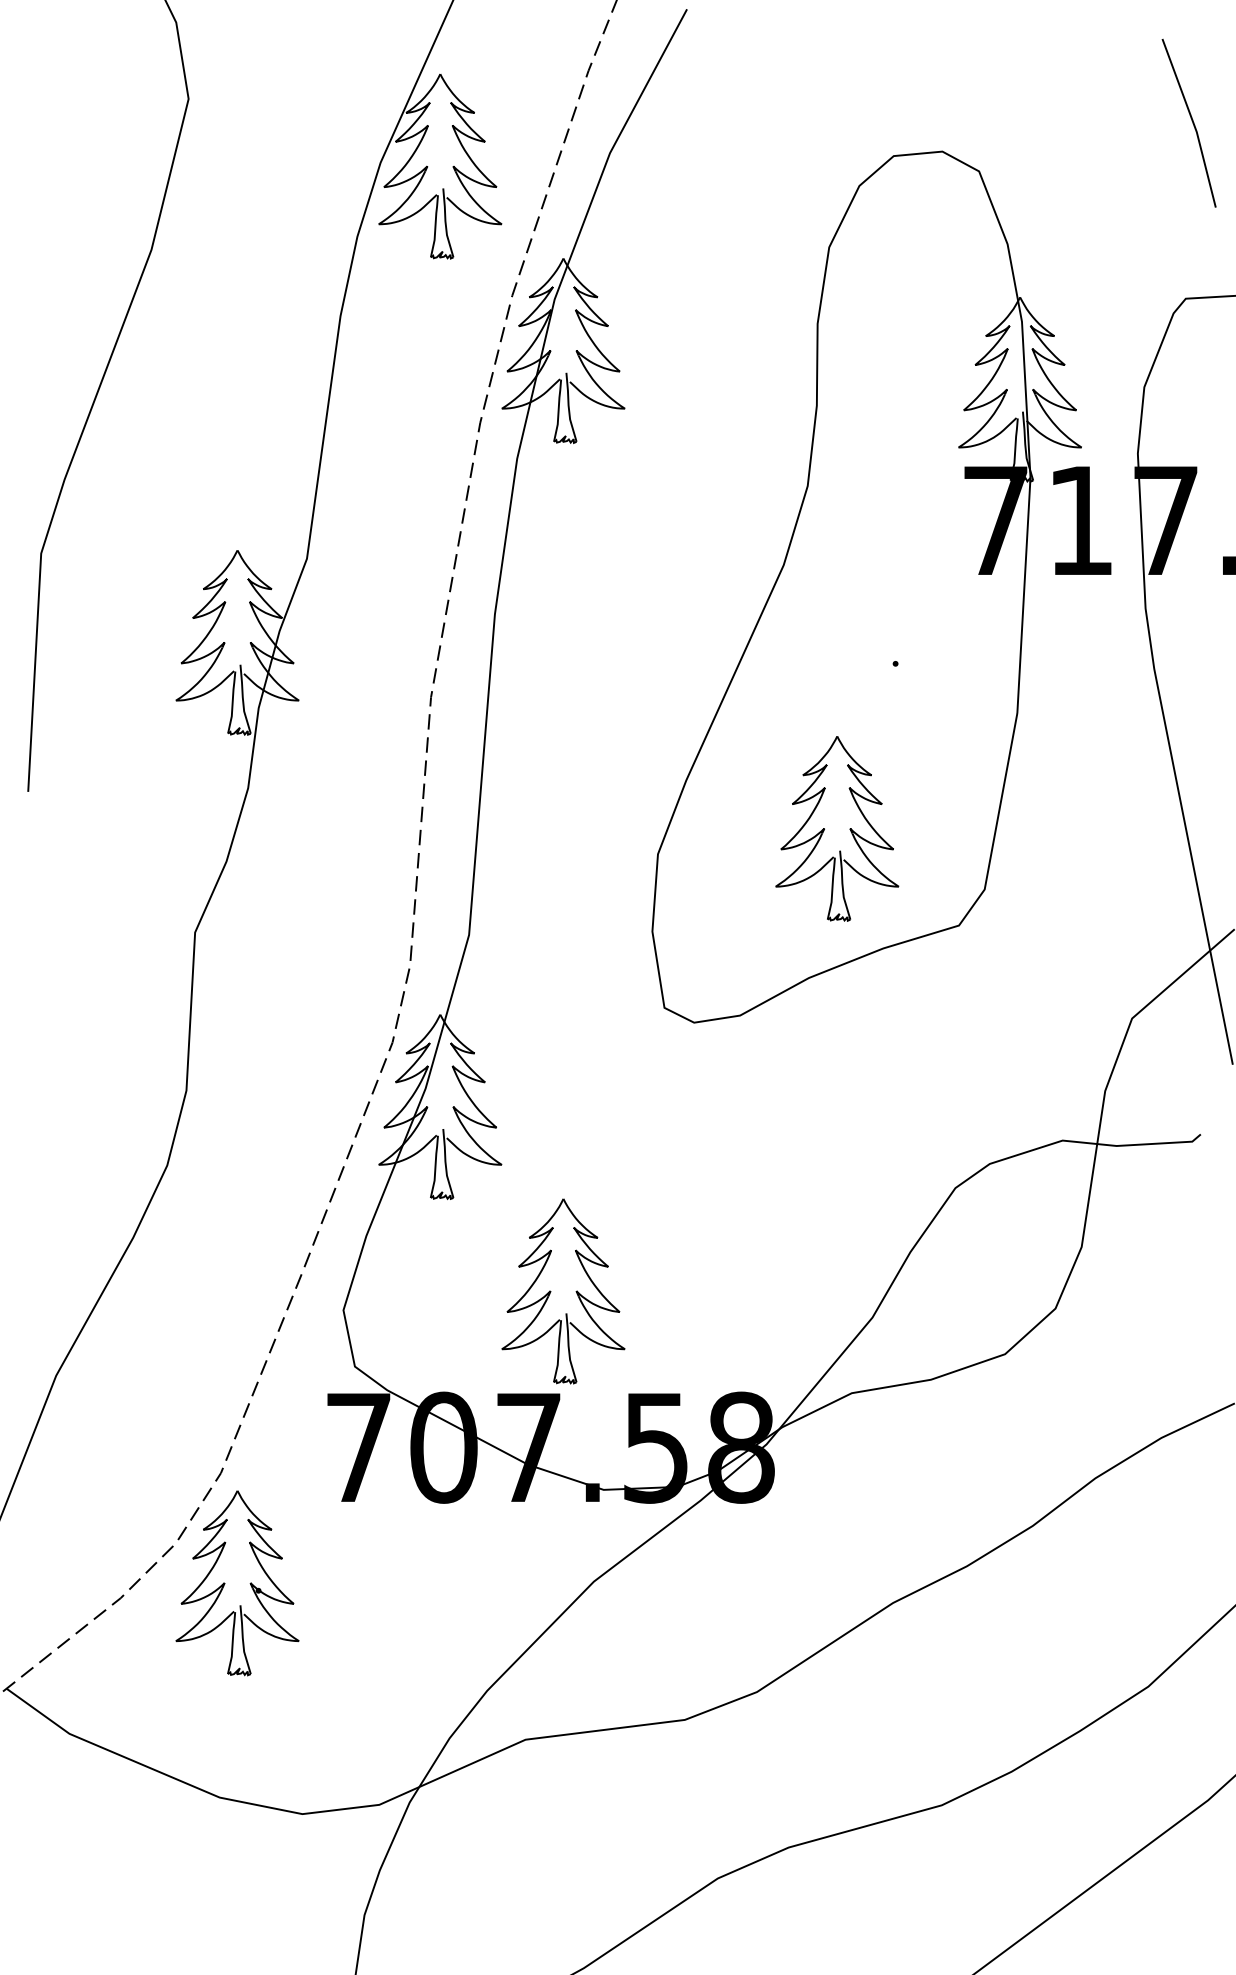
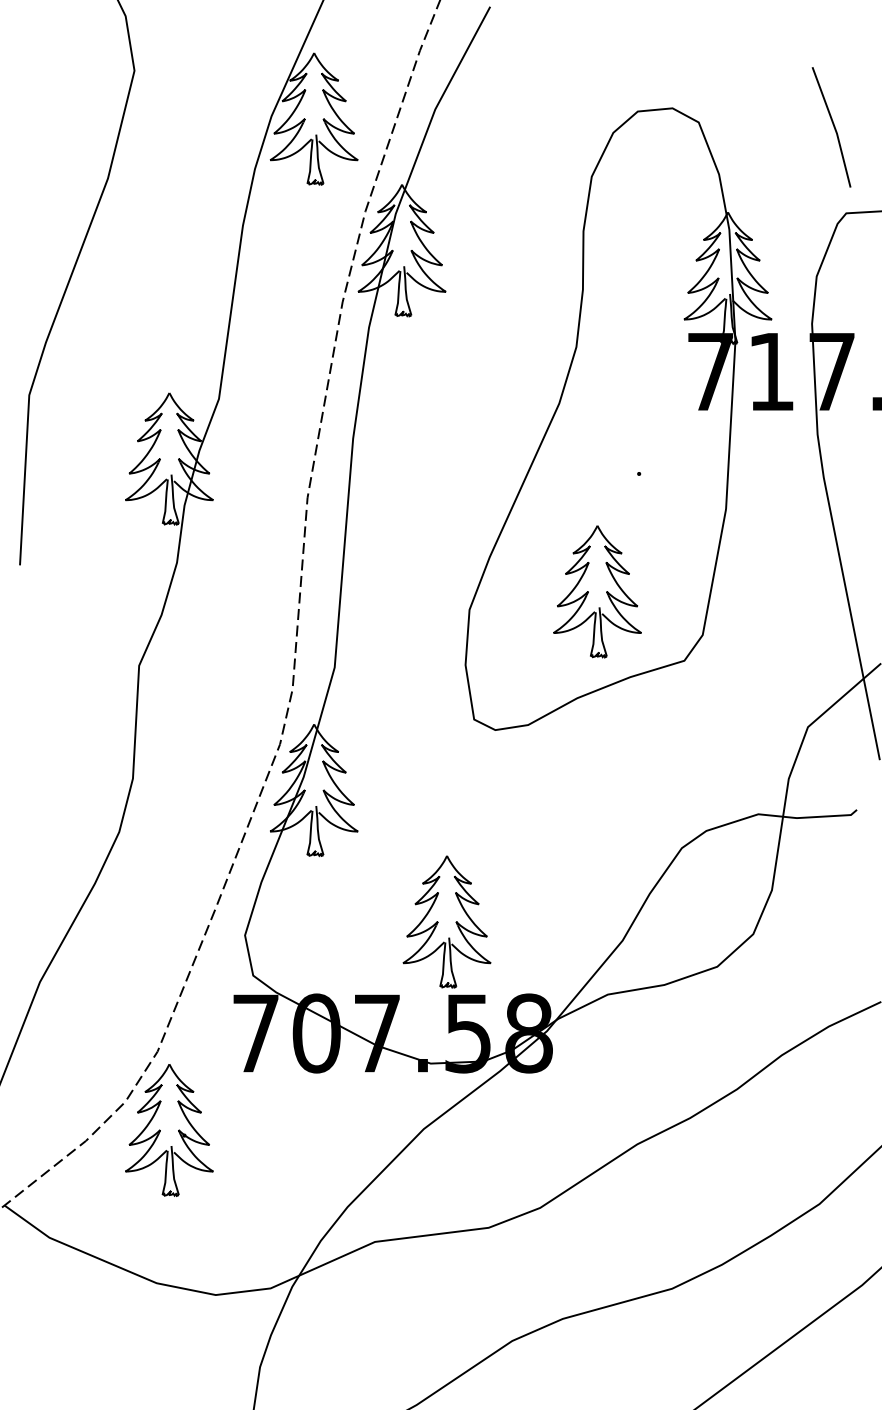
line: (1191, 121) -> (833, 126), moved
part: (563, 1291) -> (447, 921), moved

